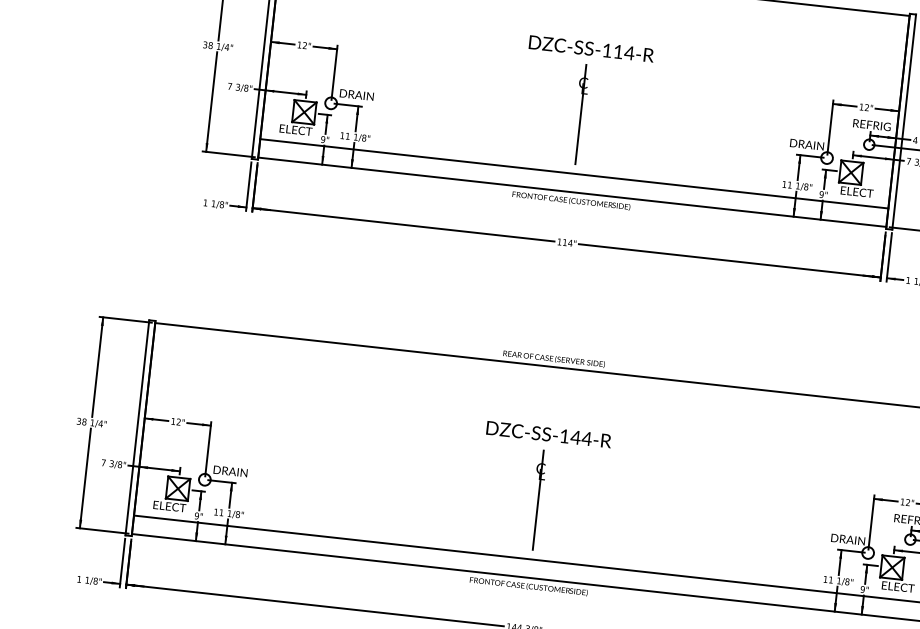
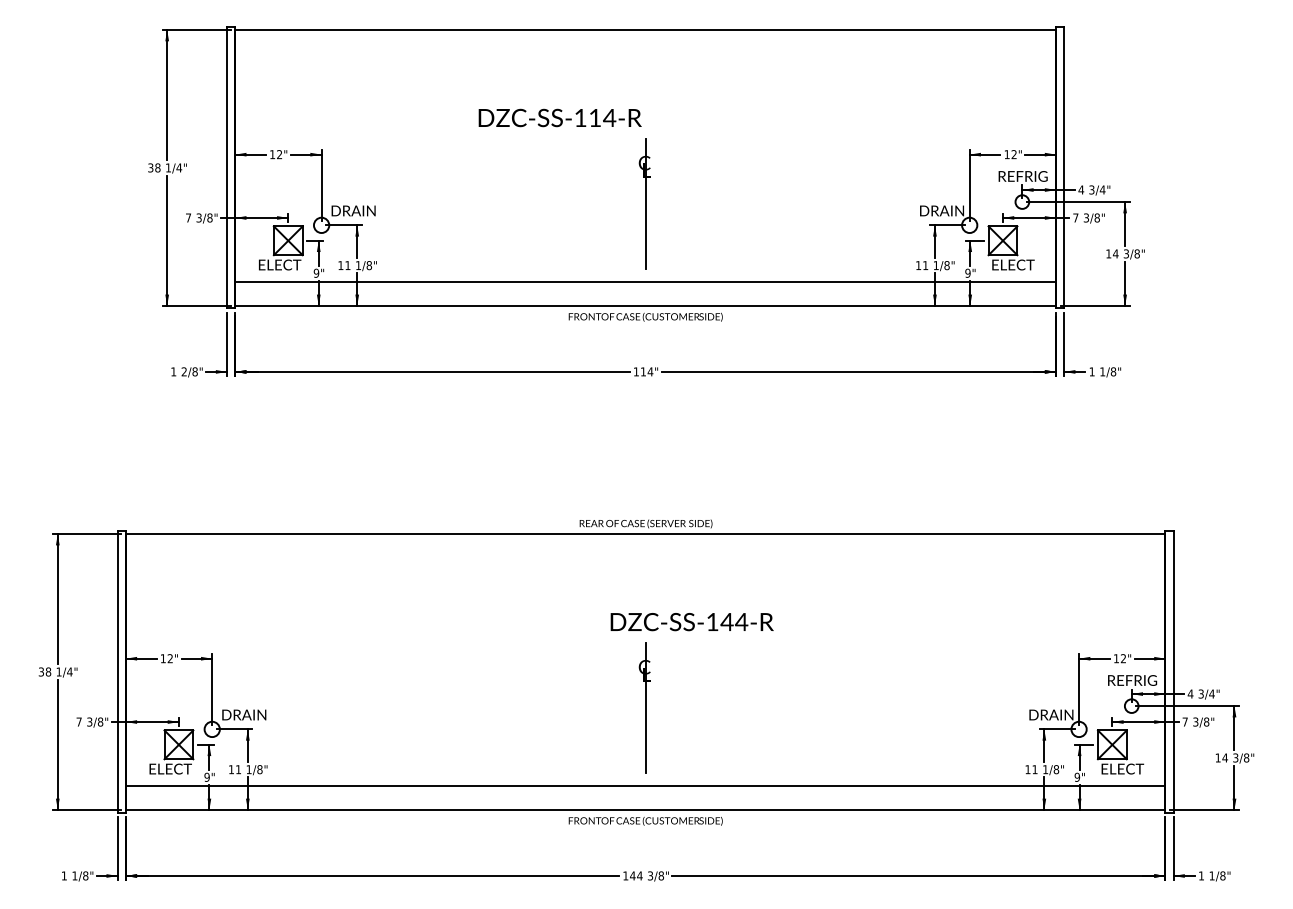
text: (591, 48) -> (559, 117), moved
text: (213, 203) -> (183, 371), 1/8" -> 2/8"
text: (548, 434) -> (691, 622), moved

